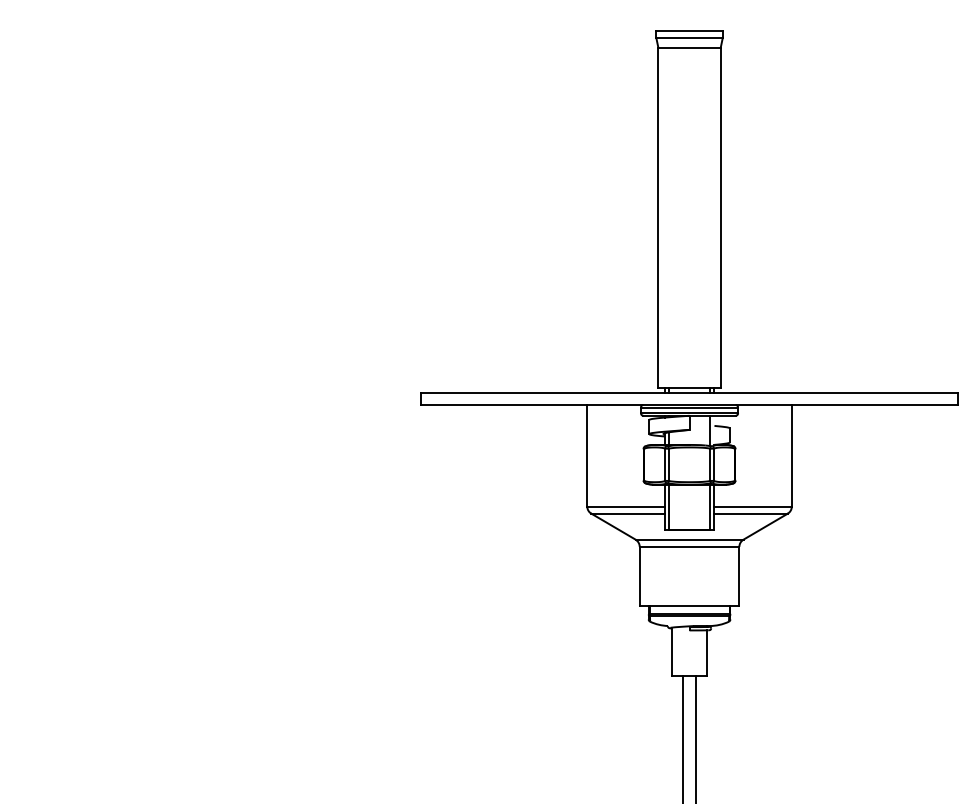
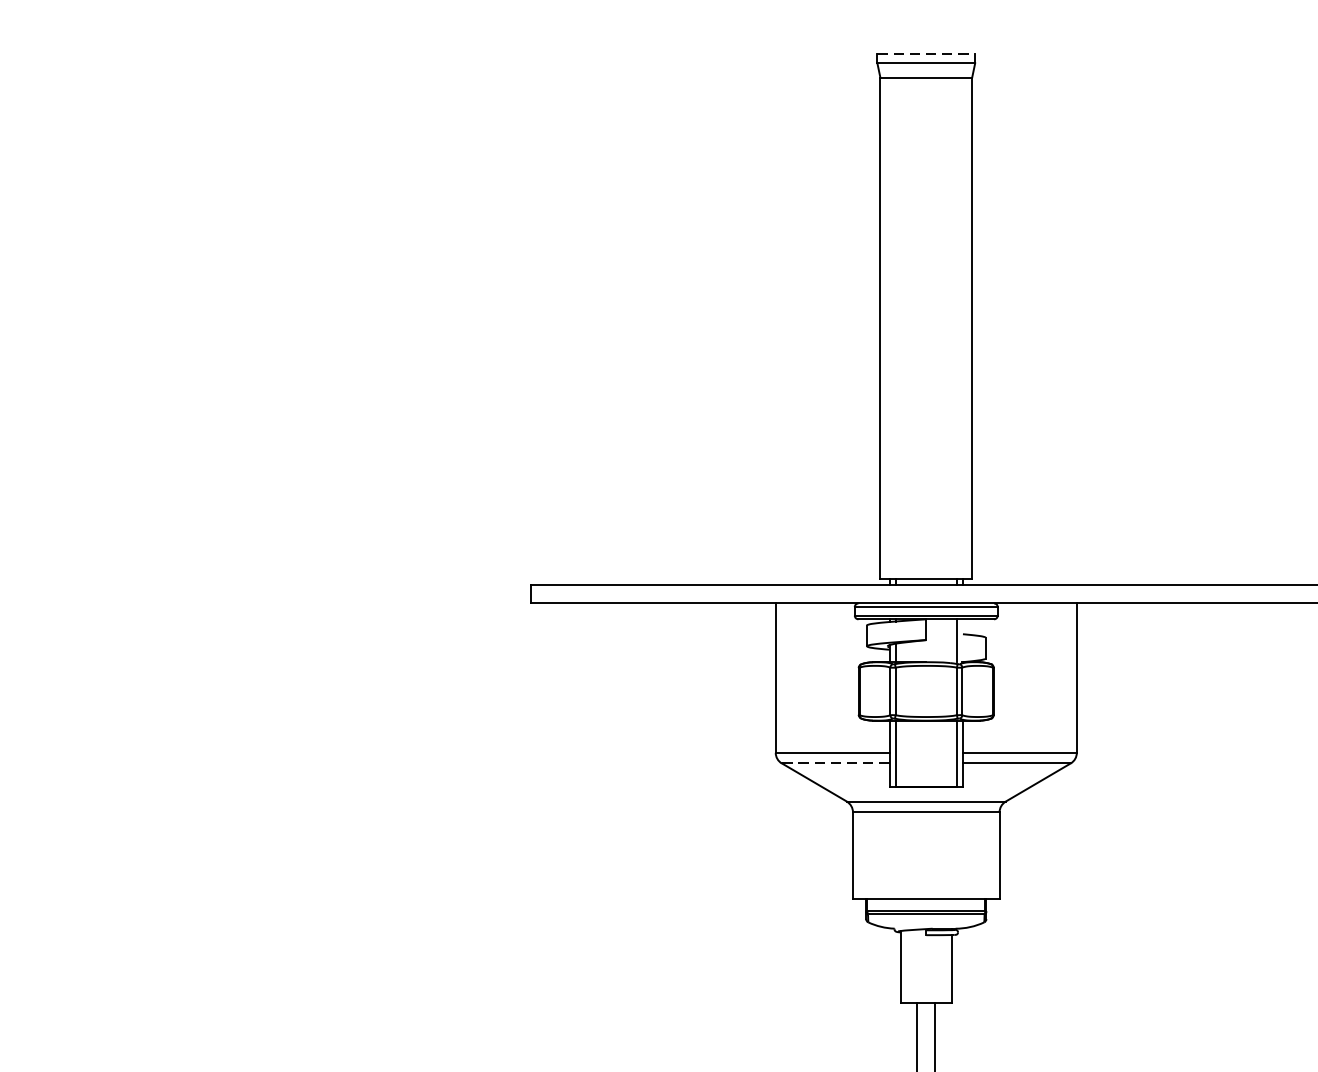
line: (690, 31) -> (927, 53), solid -> dashed
line: (628, 513) -> (836, 763), solid -> dashed

